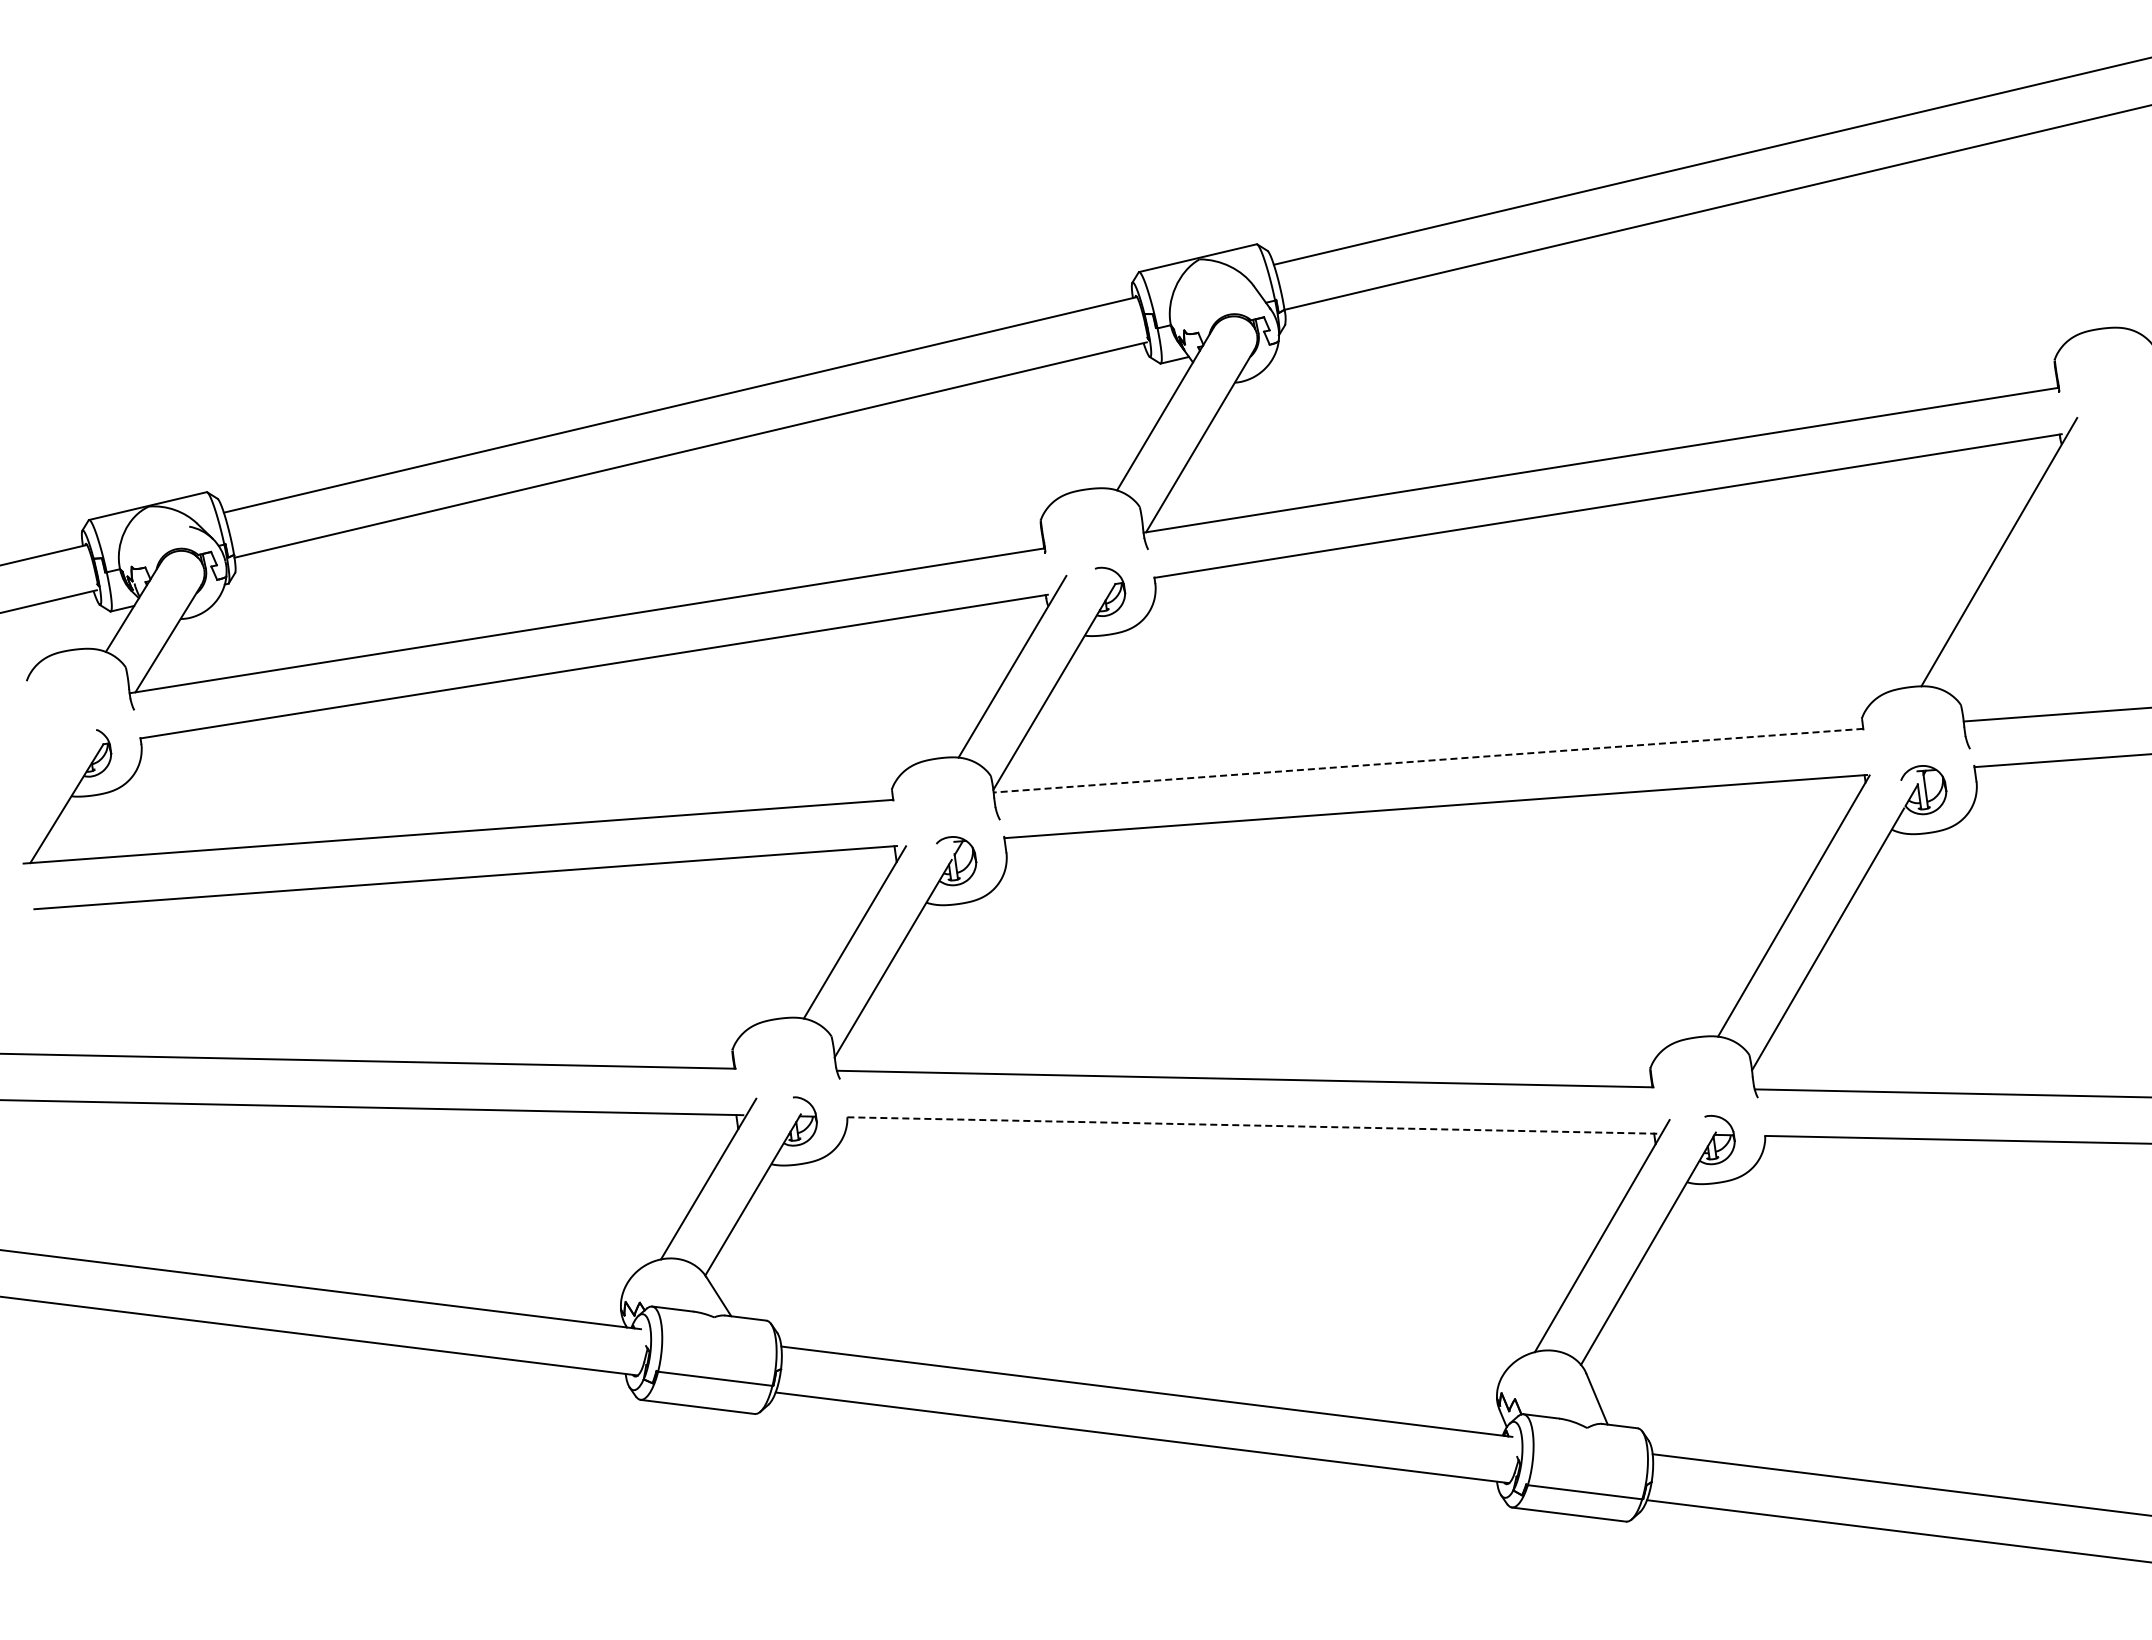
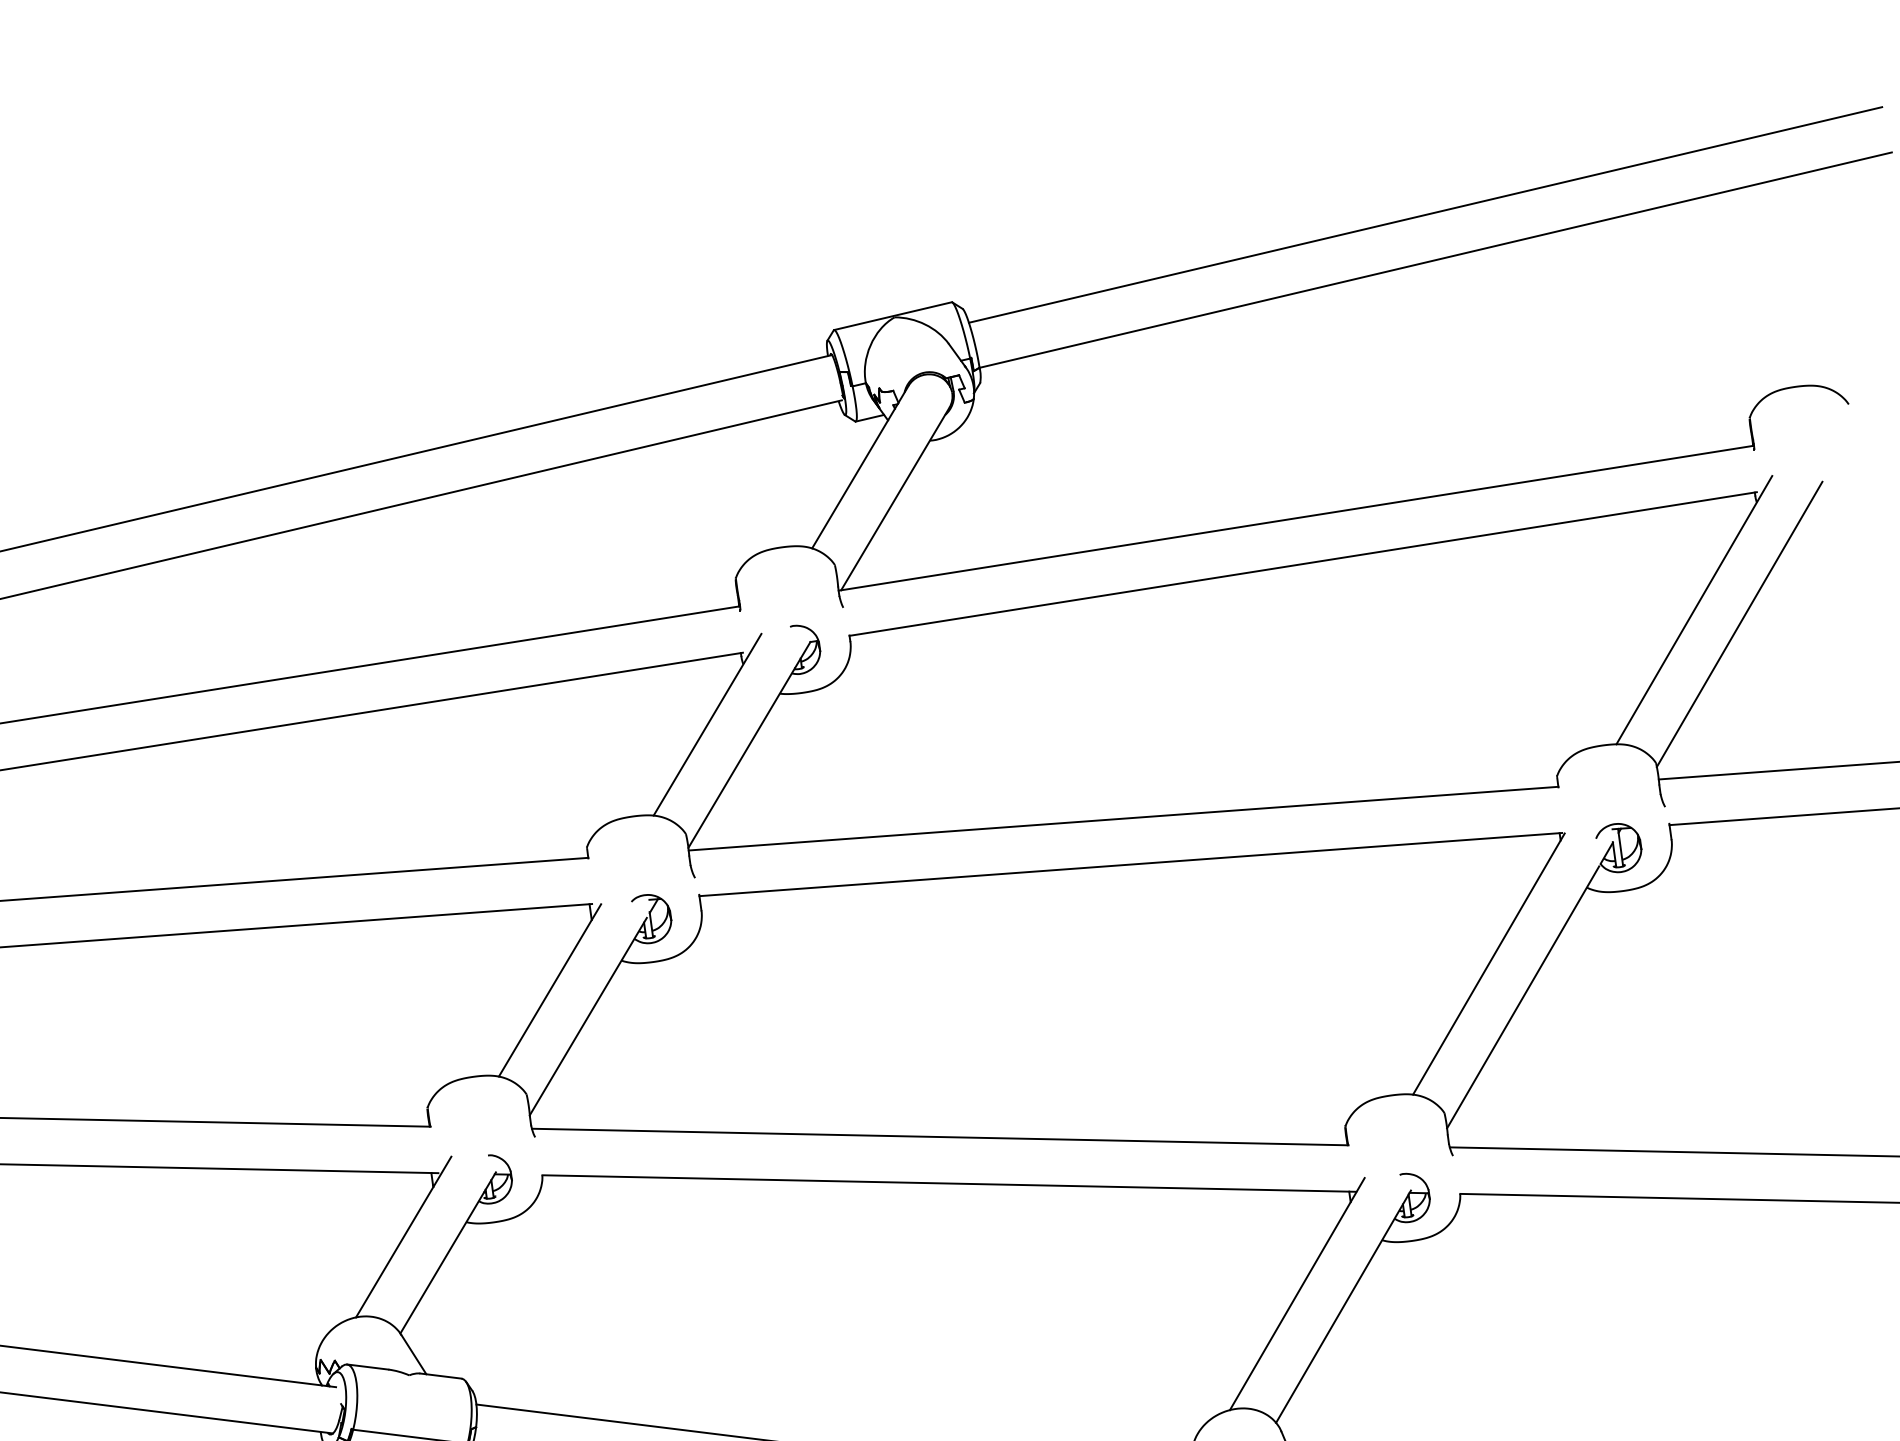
line: (2044, 566) -> (1739, 624), added
line: (1428, 760) -> (1123, 818), dashed -> solid
line: (1254, 1125) -> (949, 1183), dashed -> solid

